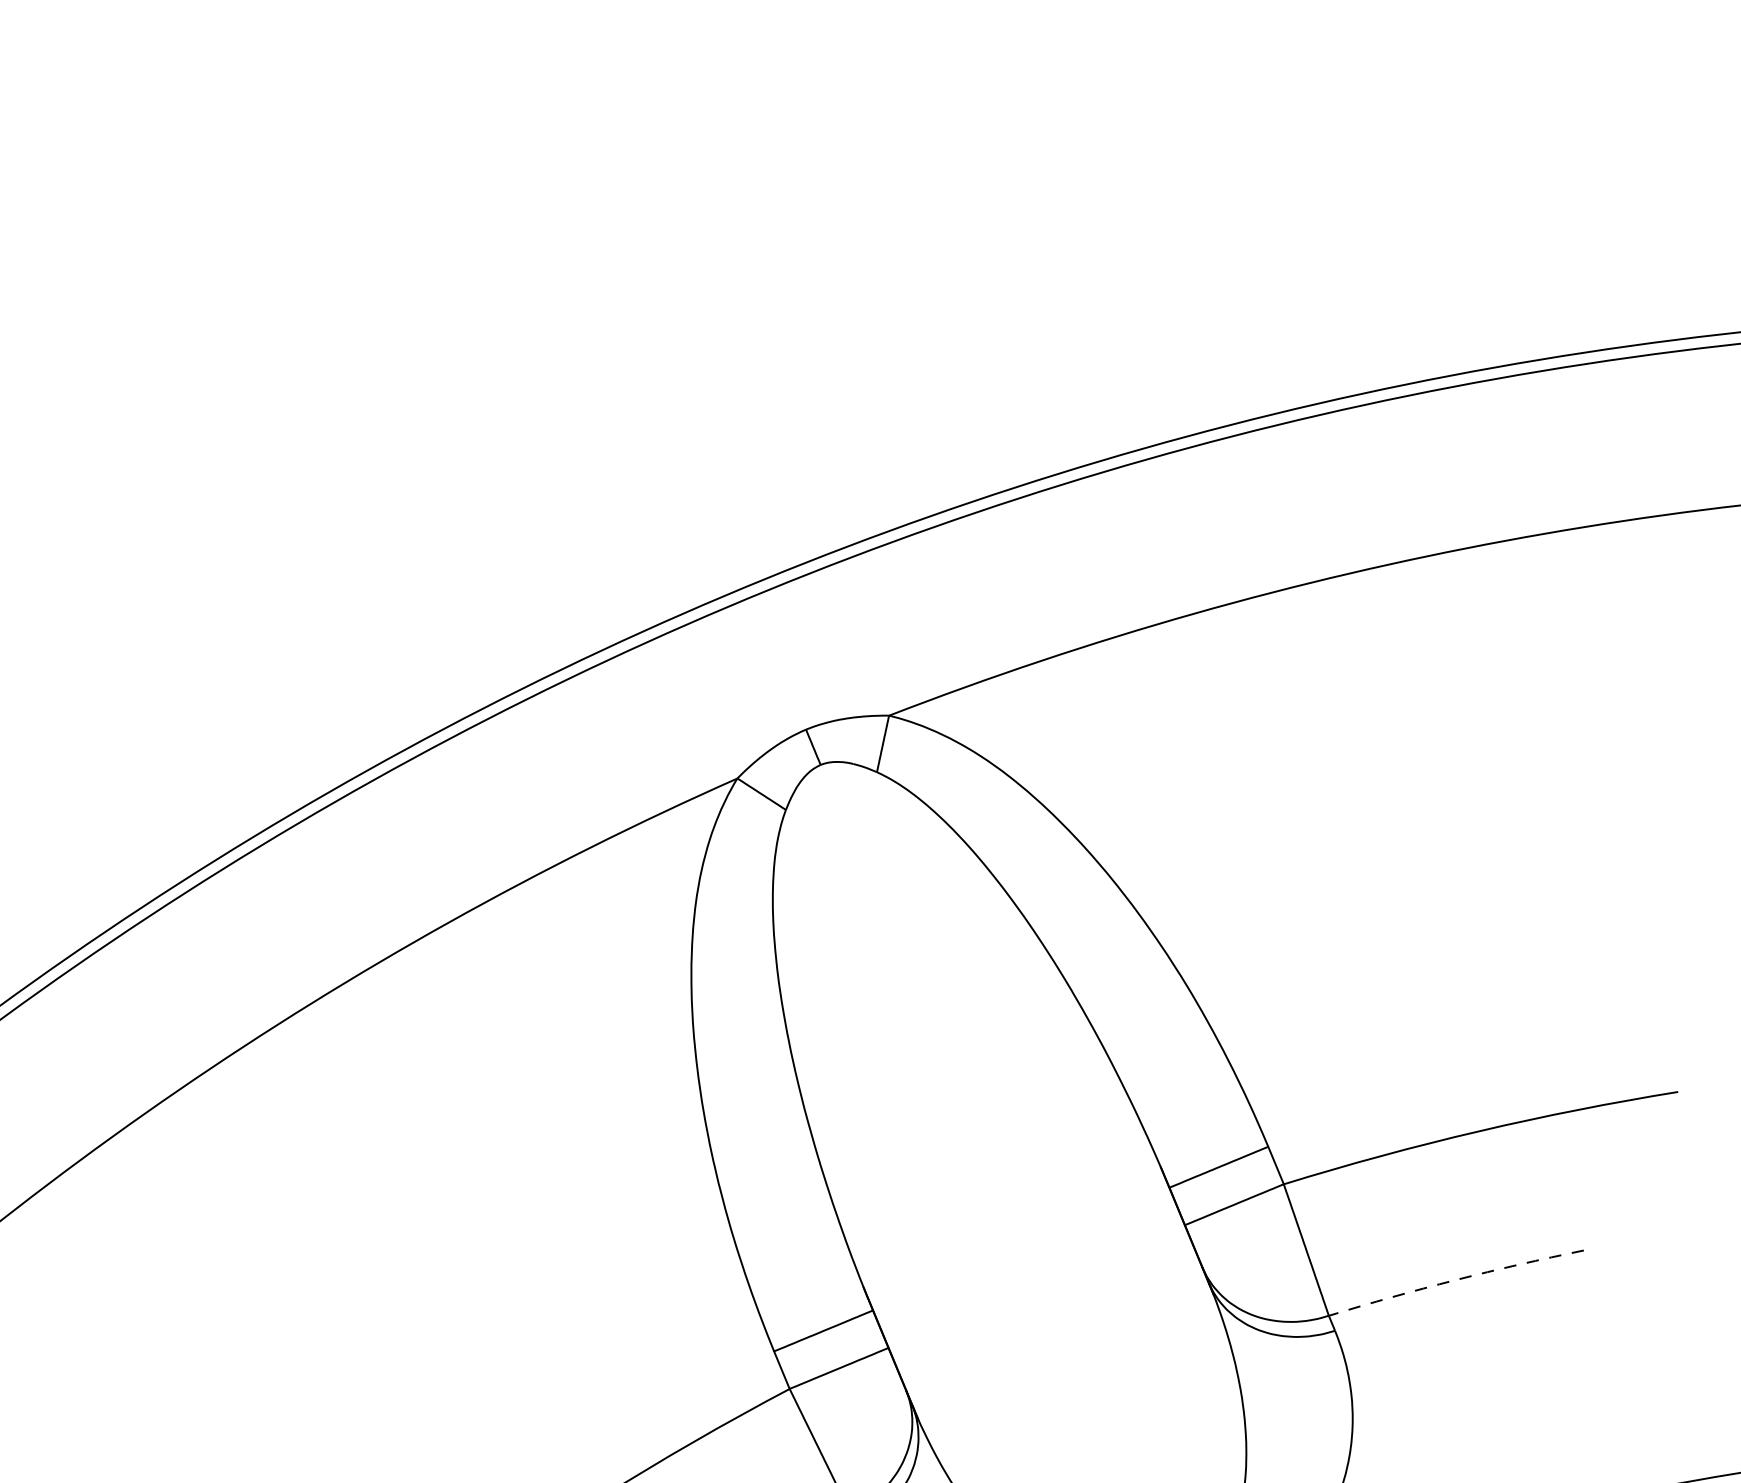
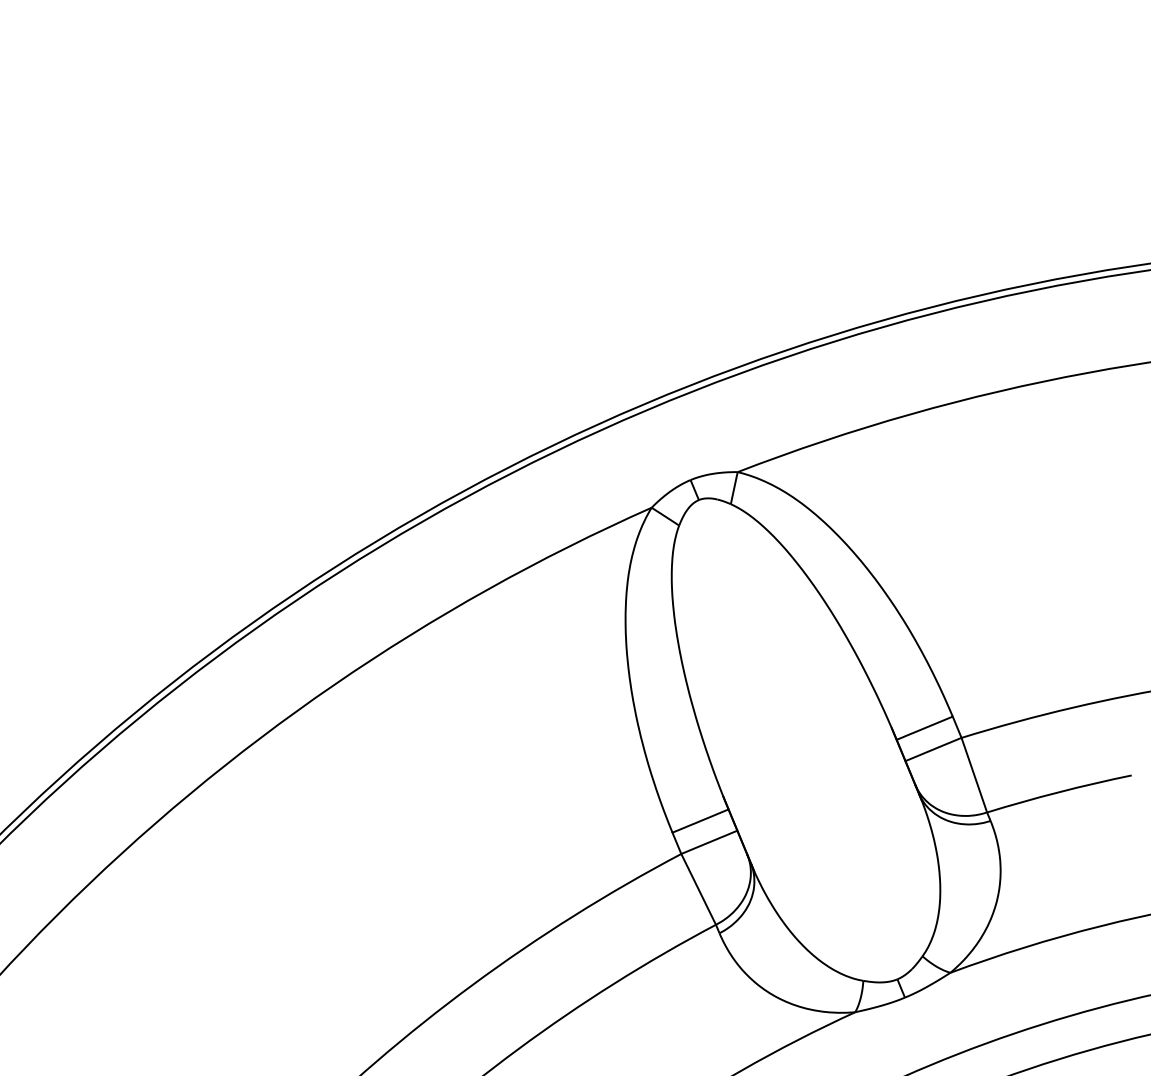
arc: (1454, 1280) -> (1058, 792), dashed -> solid

